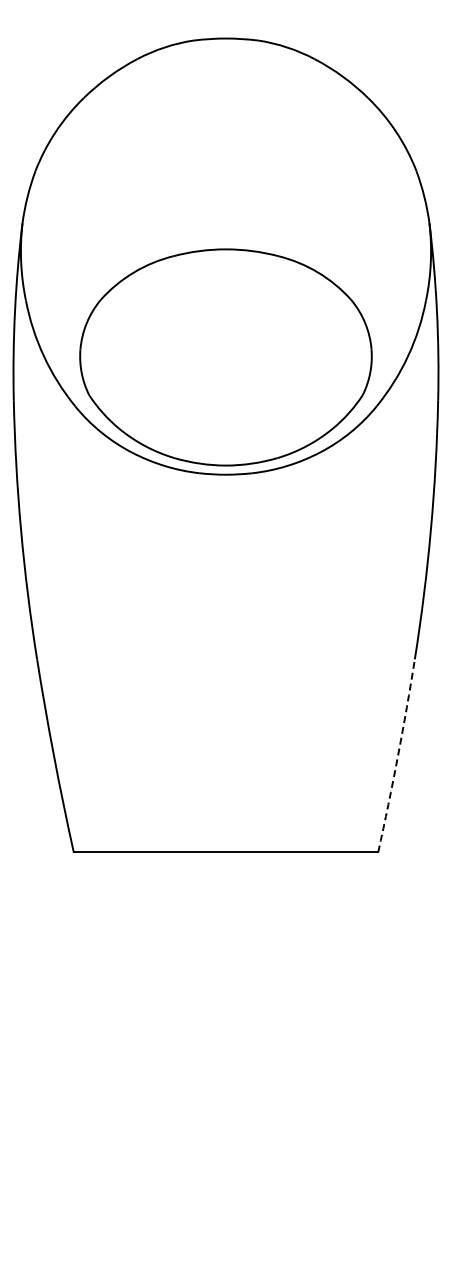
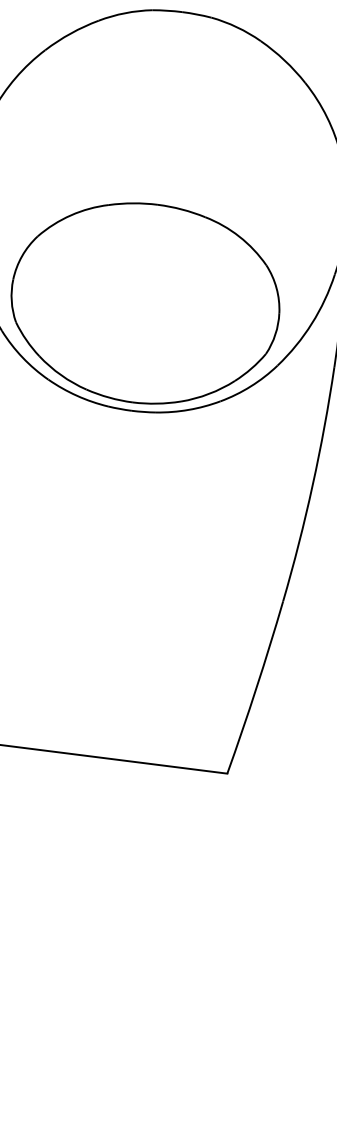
arc: (397, 756) -> (256, 688), dashed -> solid

